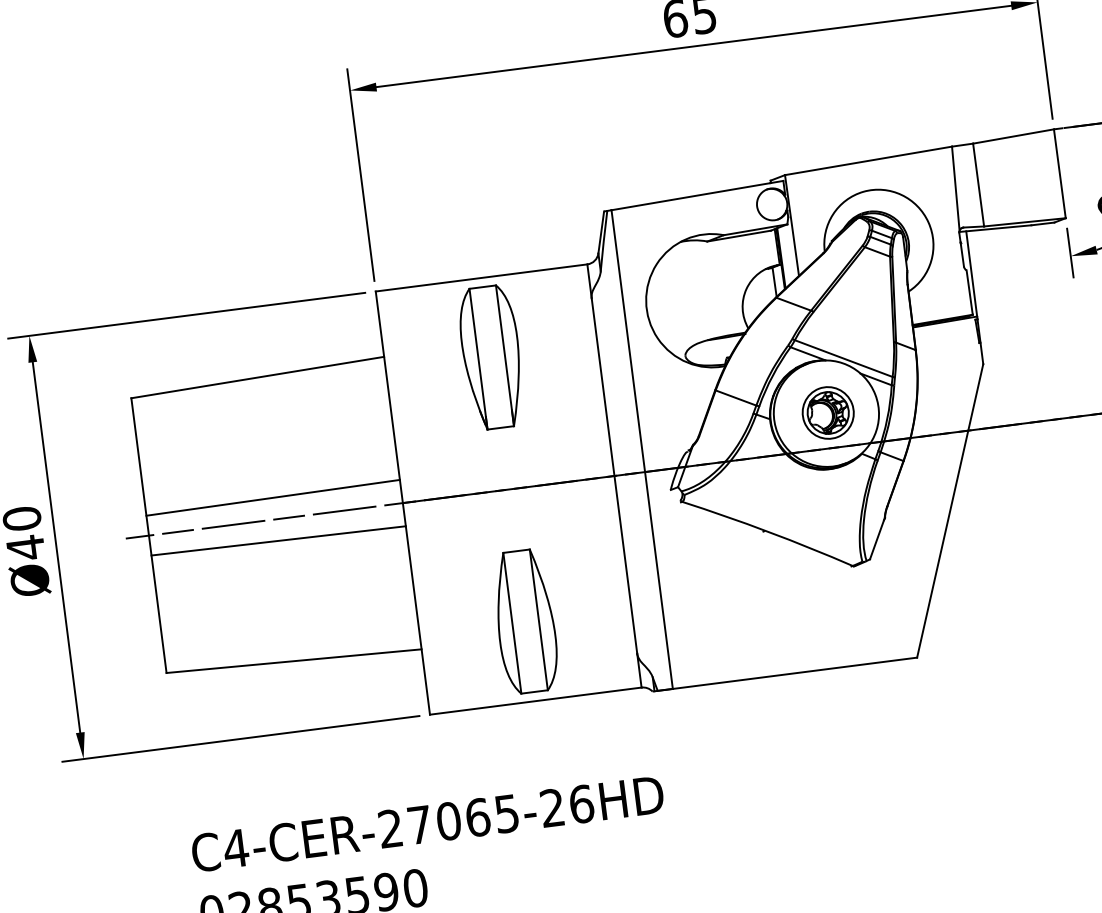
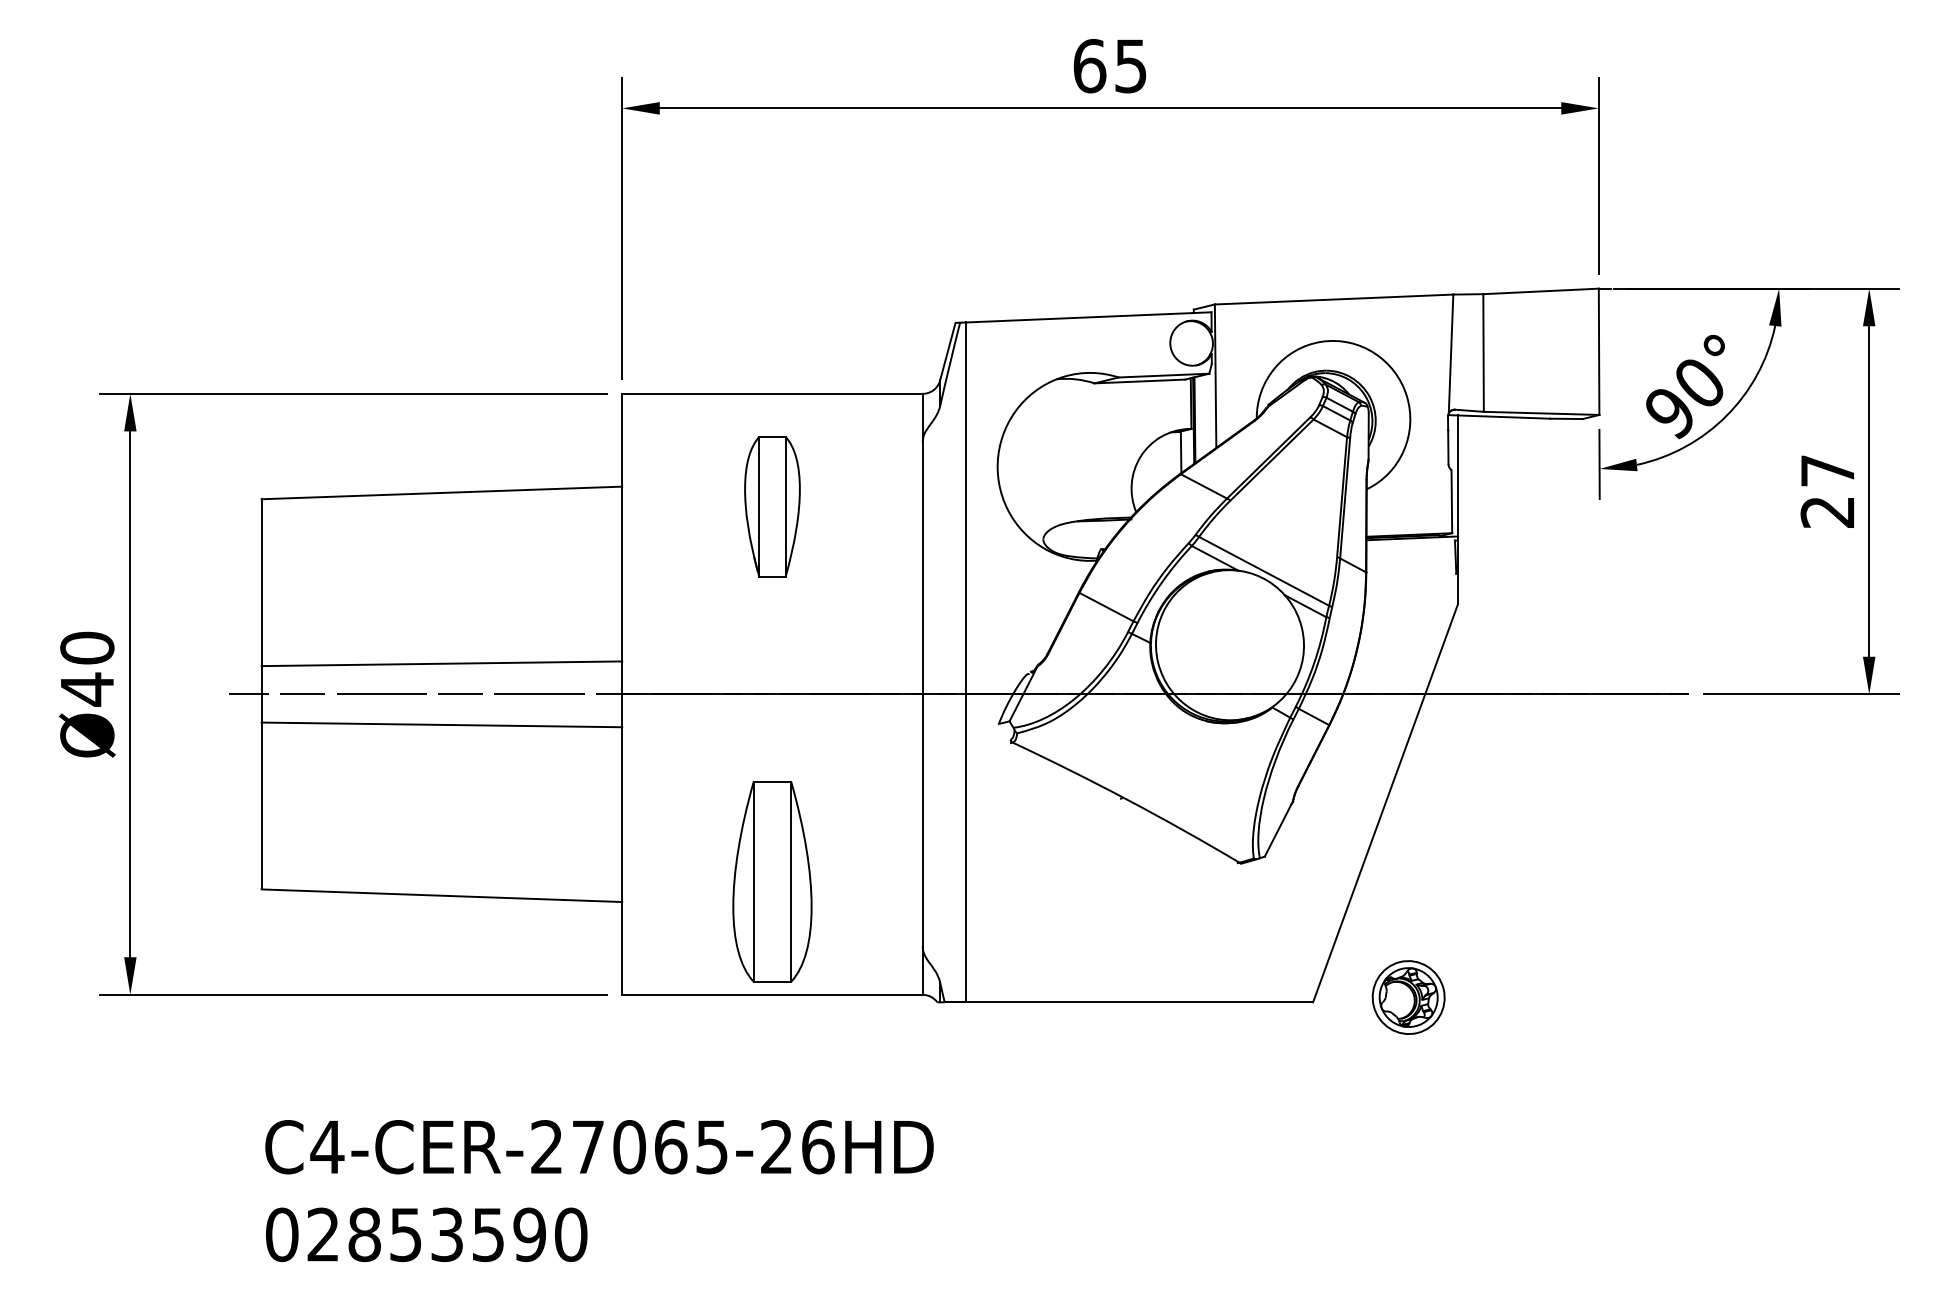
part: (491, 357) -> (772, 506), size x0.7
part: (828, 412) -> (1408, 997), moved

